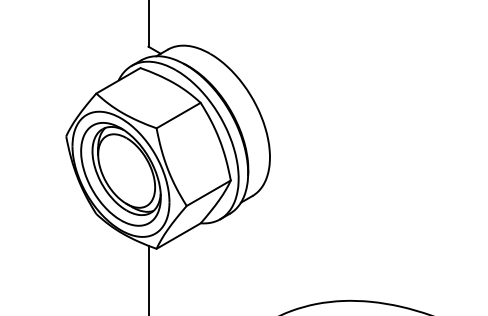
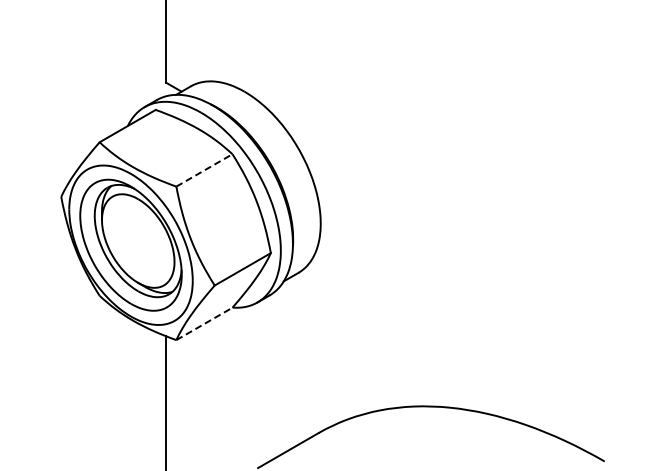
line: (178, 115) -> (204, 170), solid -> dashed
line: (178, 235) -> (204, 323), solid -> dashed

